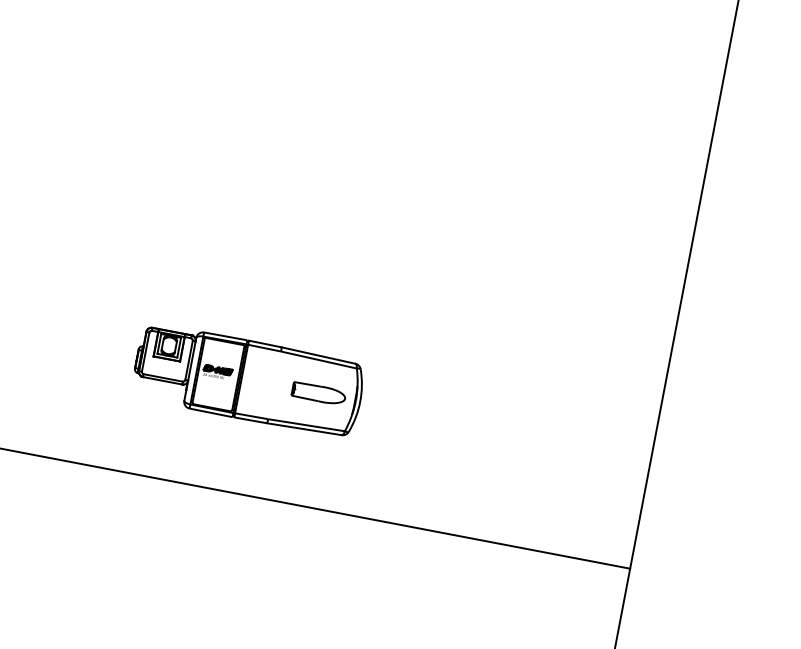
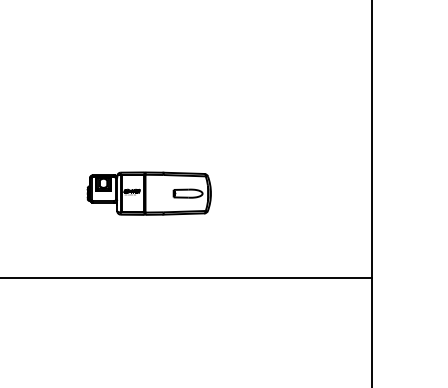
part: (247, 379) -> (148, 193), moved

